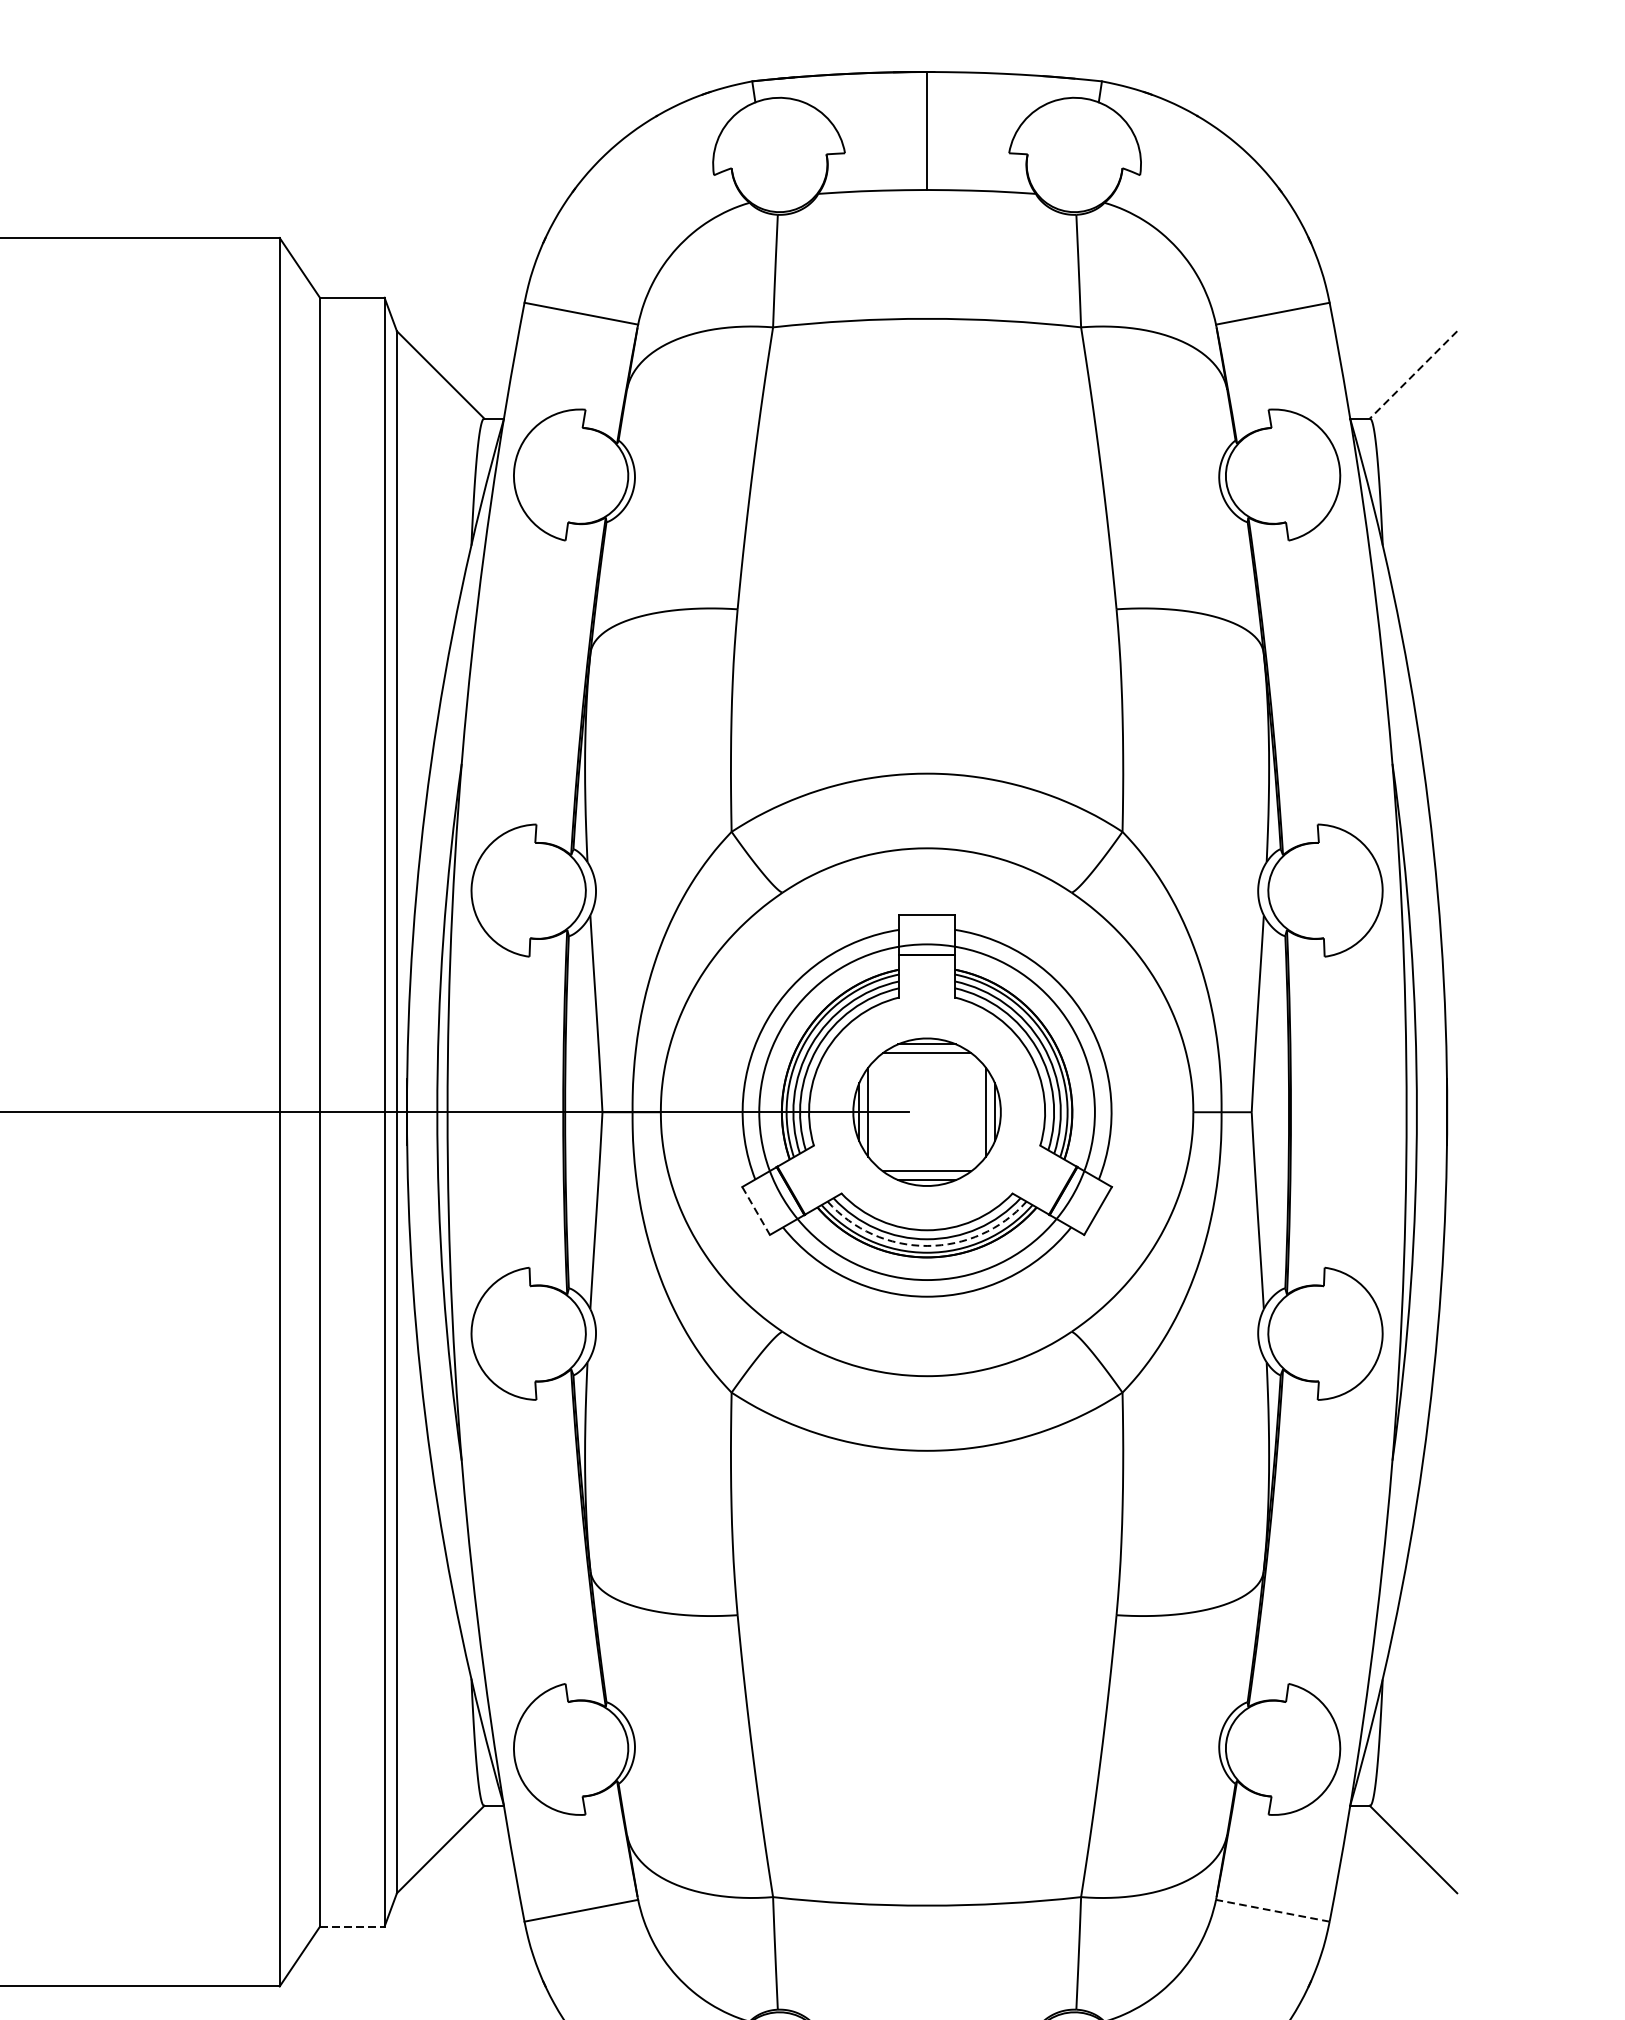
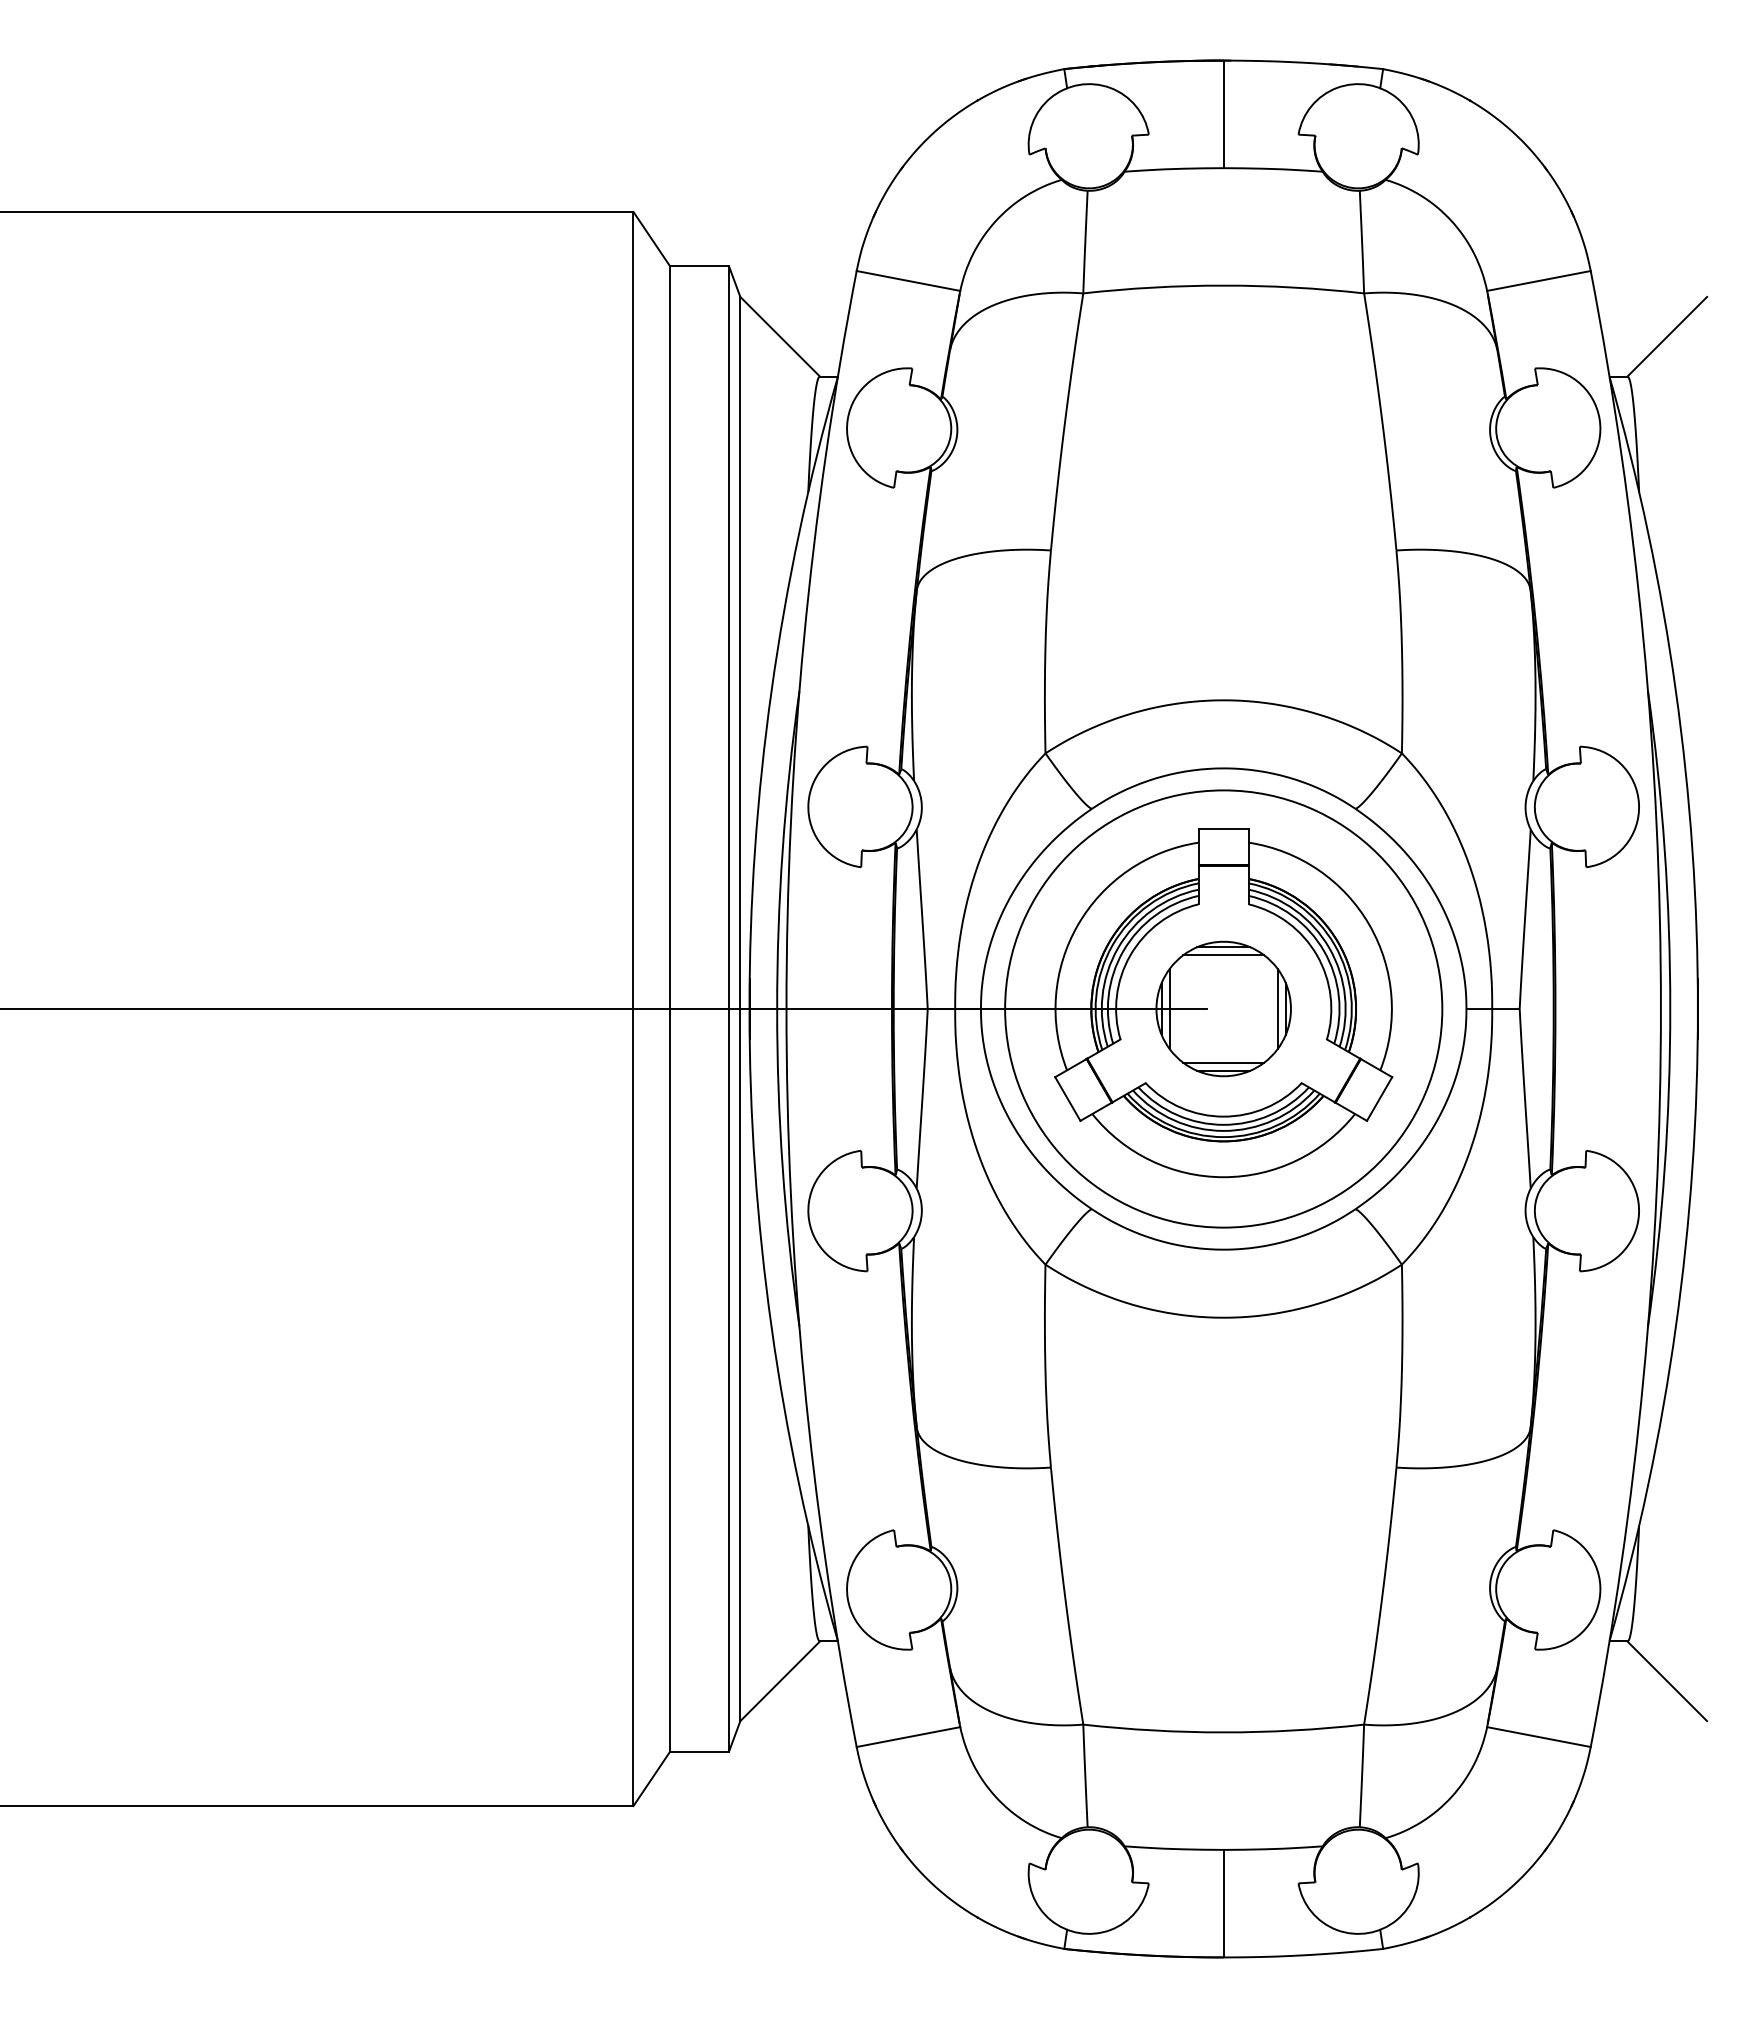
line: (1412, 375) -> (1666, 337), dashed -> solid
circle: (926, 1111) -> (1223, 1008), size x1.43
line: (756, 1211) -> (1068, 1099), dashed -> solid
arc: (926, 1245) -> (1223, 1130), dashed -> solid
line: (1272, 1911) -> (1538, 1737), dashed -> solid
line: (353, 1926) -> (700, 1751), dashed -> solid

